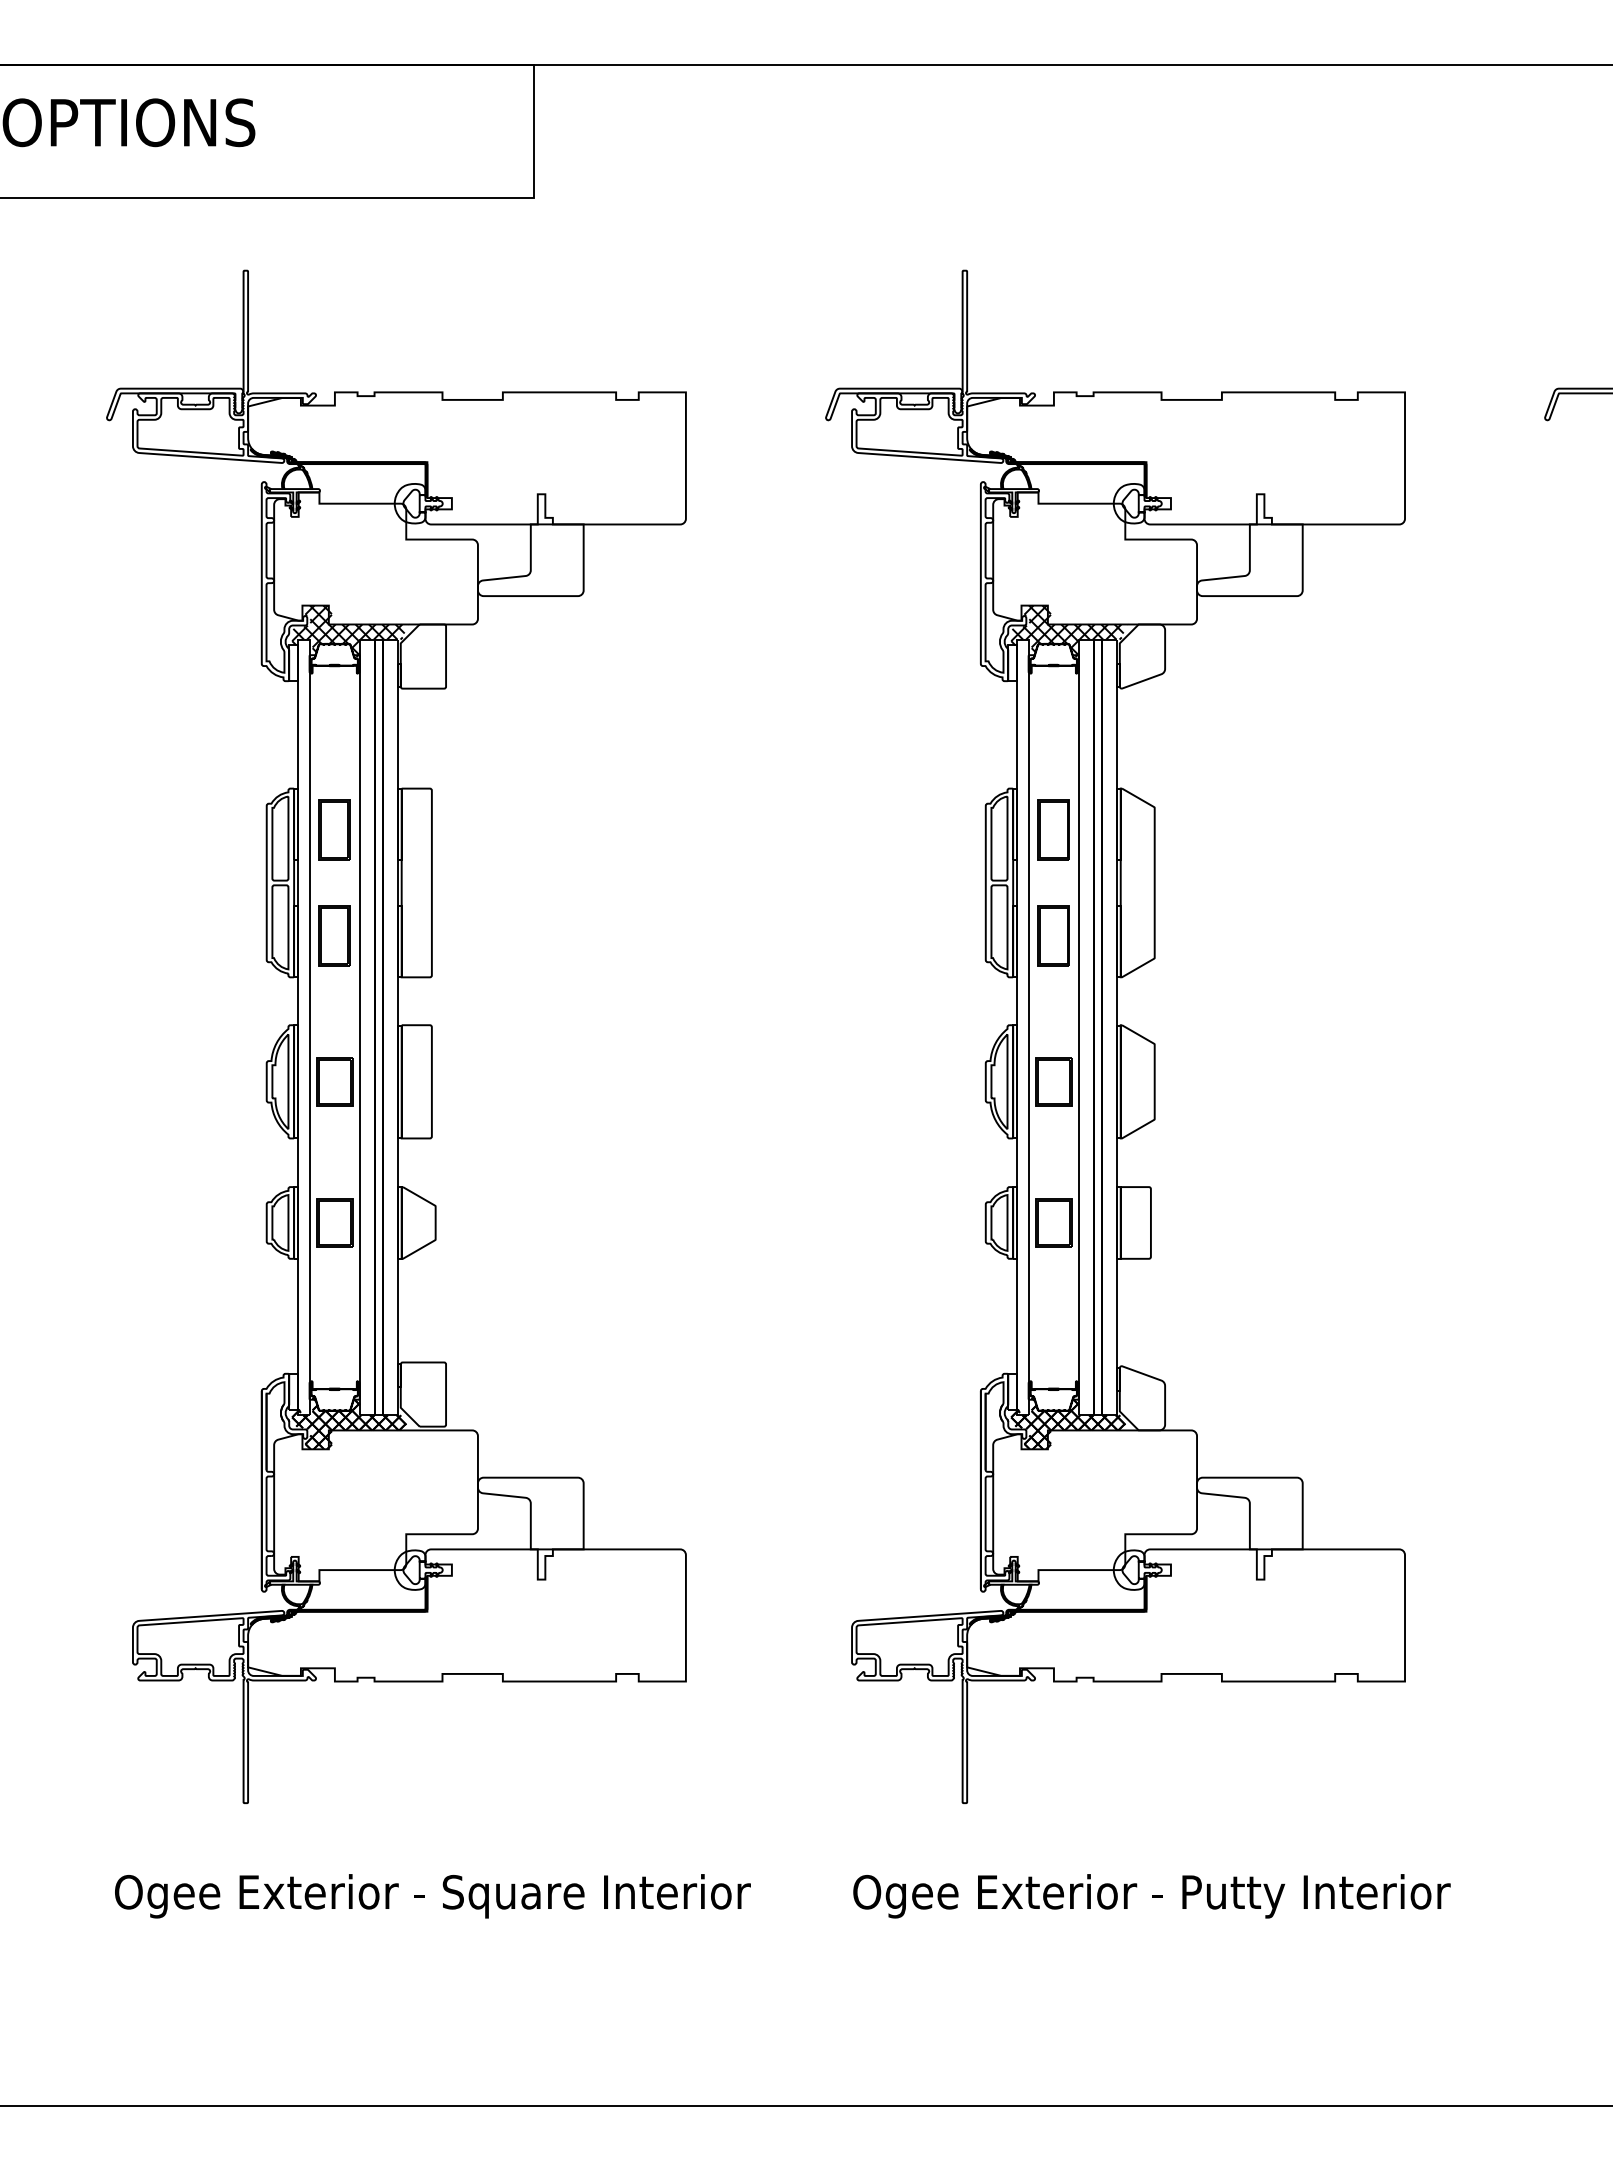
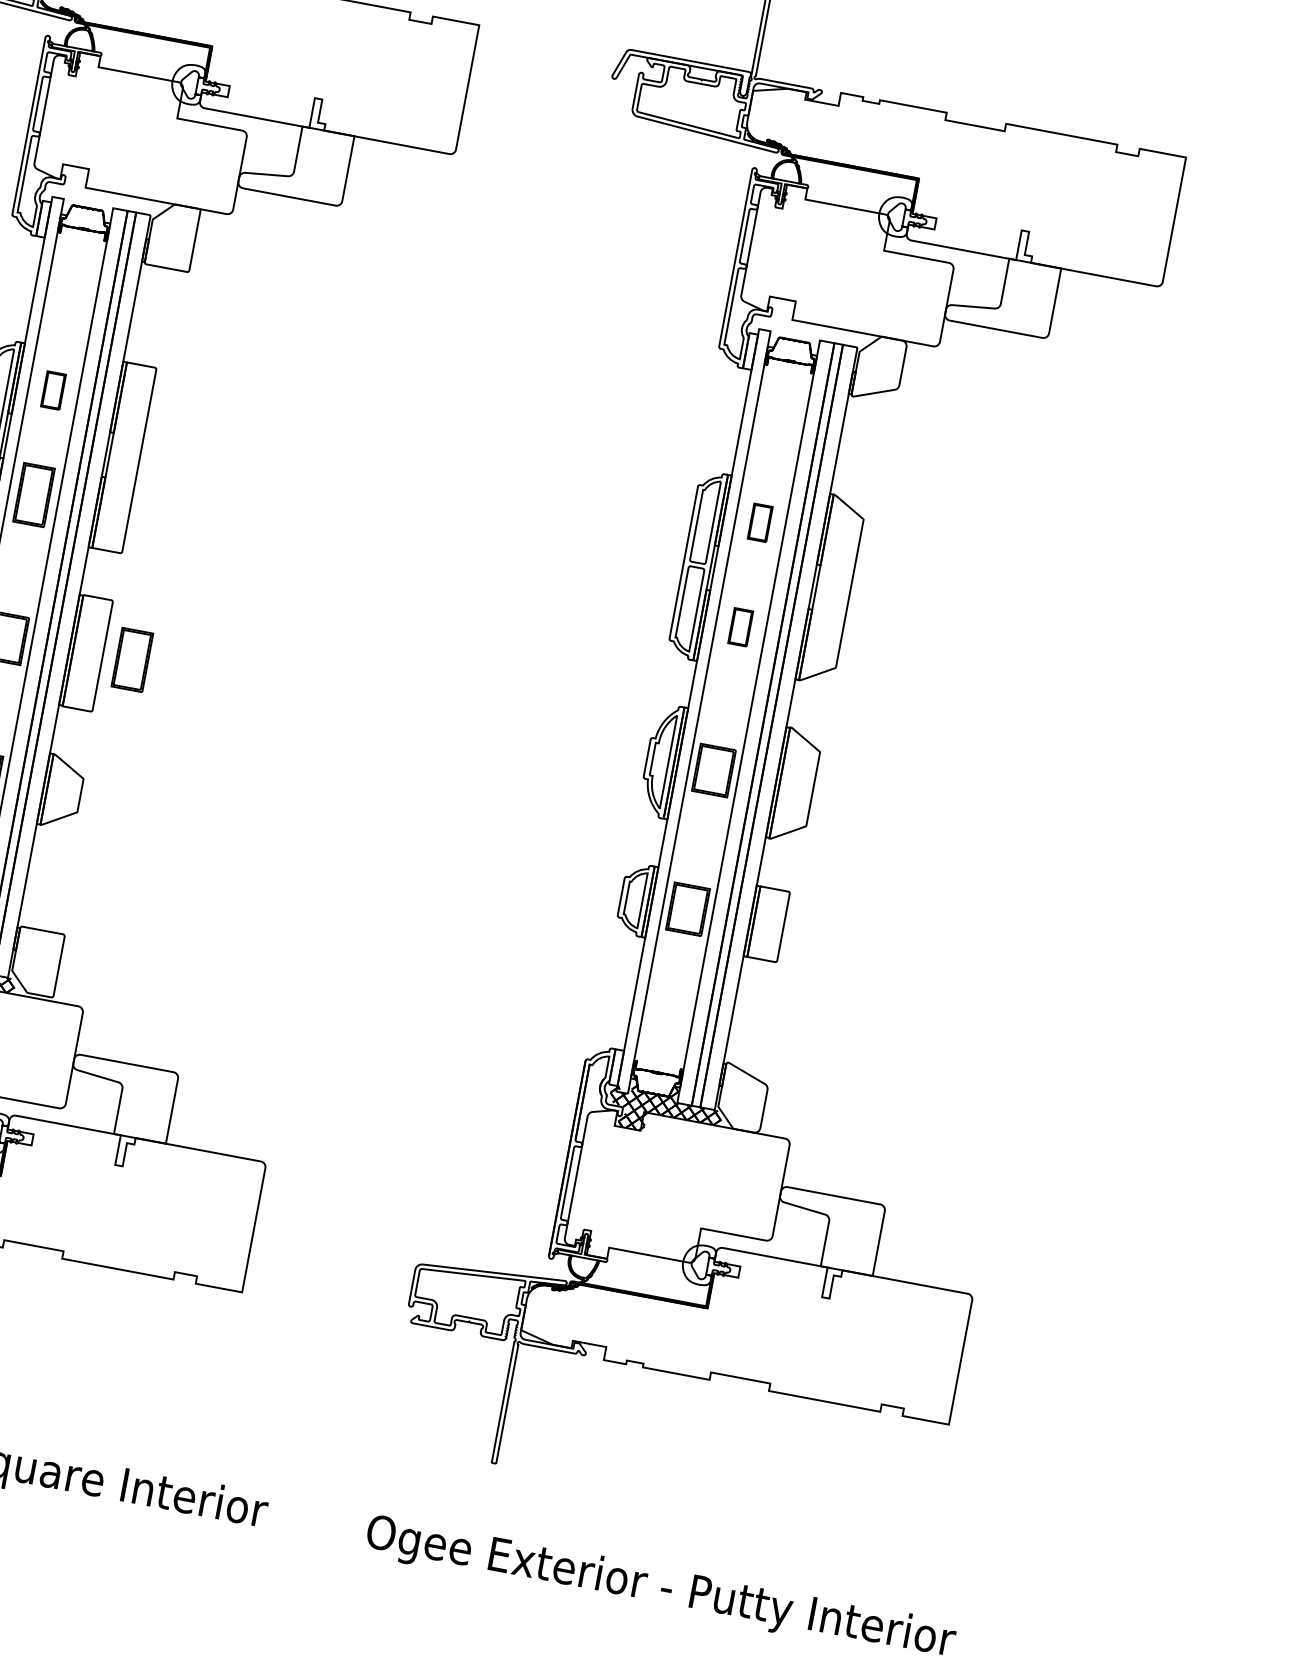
hatch: (350, 630) -> (105, 197), removed
hatch: (1069, 630) -> (812, 329), removed
part: (334, 829) -> (53, 390), size x0.6
part: (1053, 829) -> (760, 522), size x0.6
part: (1053, 935) -> (740, 626), size x0.6
part: (461, 1079) -> (132, 659), added

